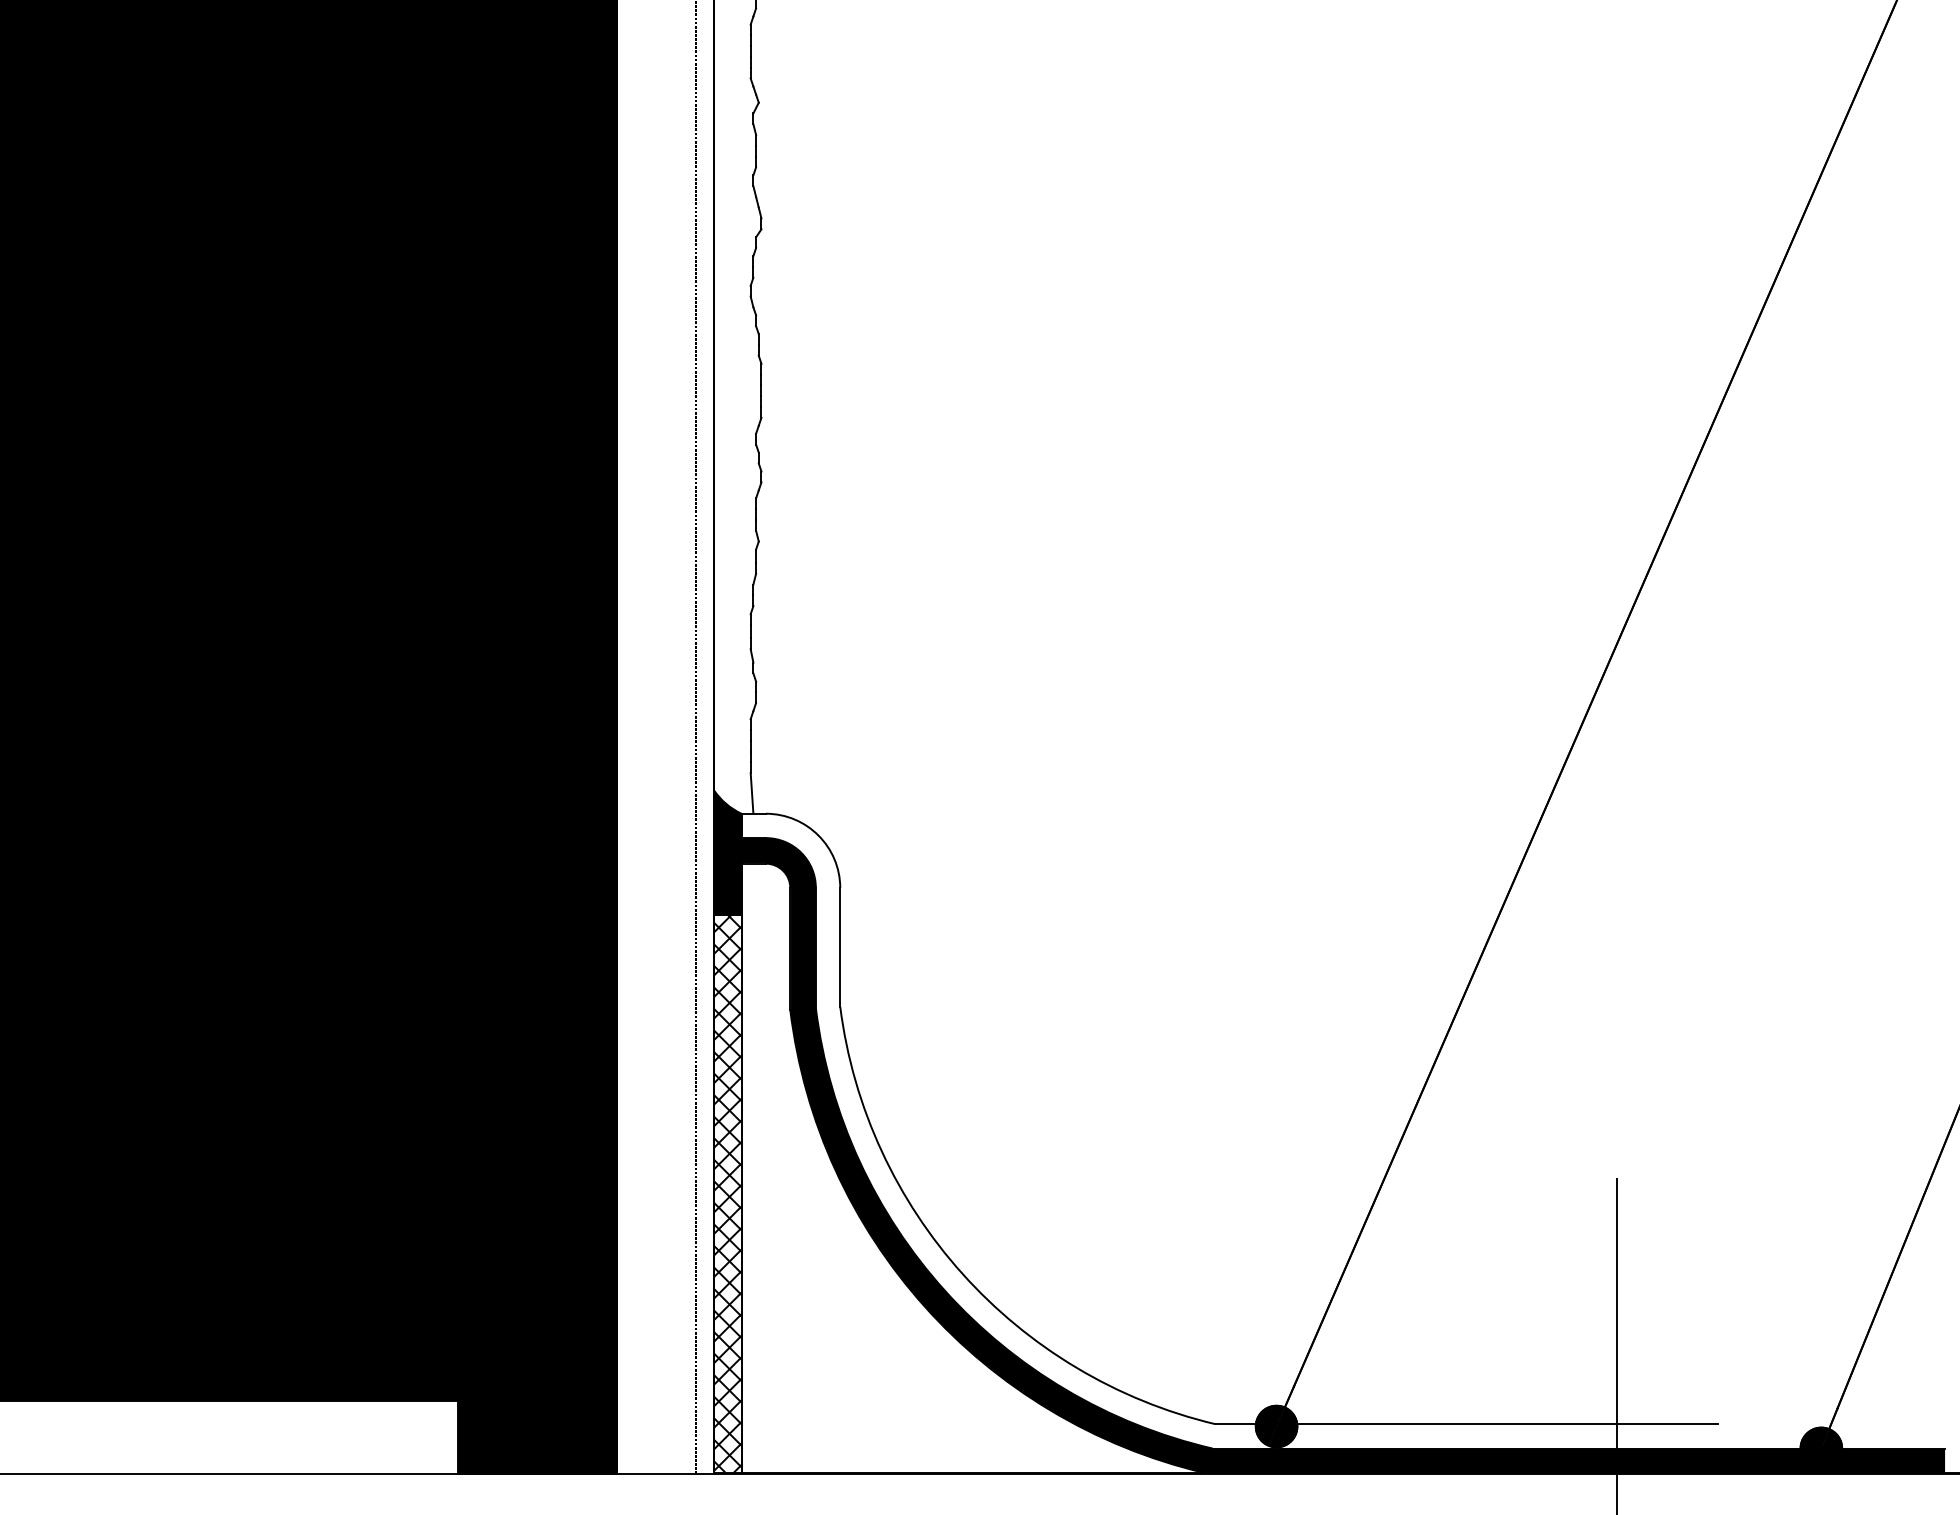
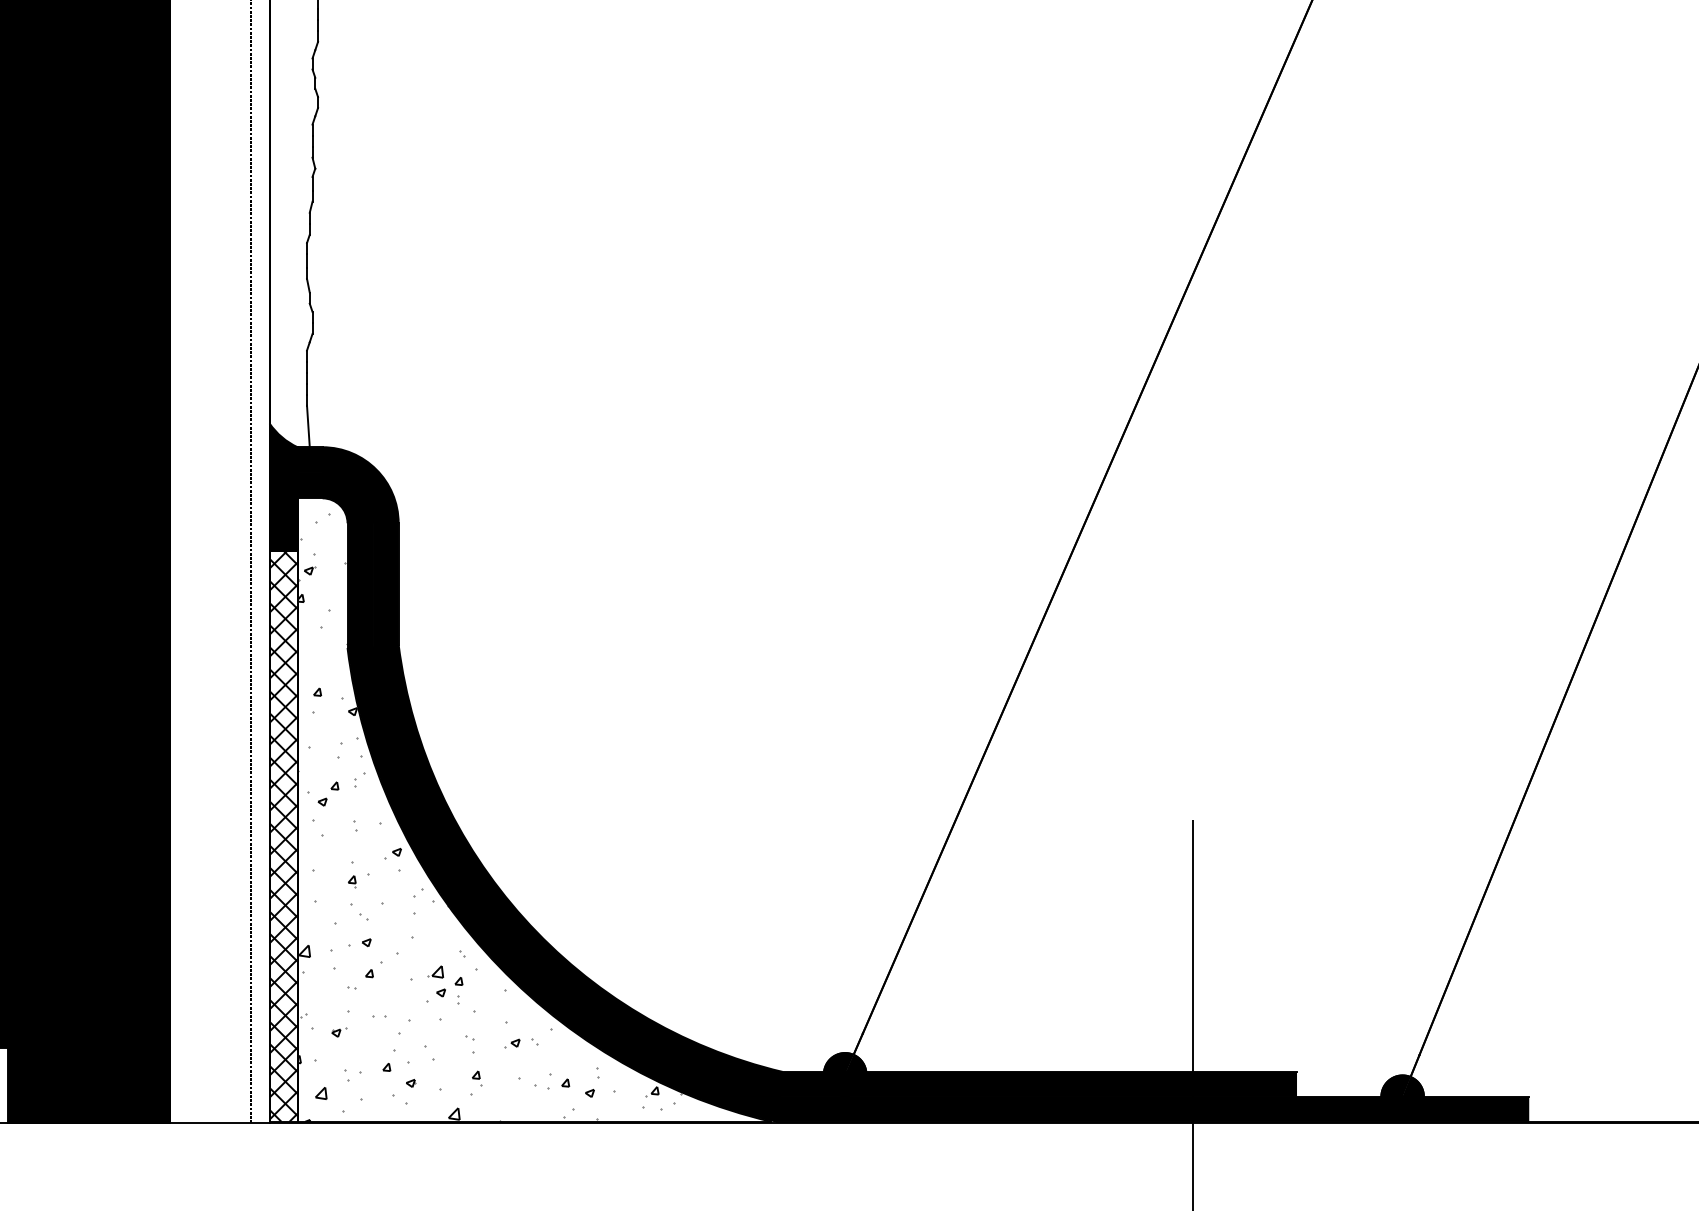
fill: (1229, 1130) -> (796, 771), added
hatch: (928, 1175) -> (488, 817), added

